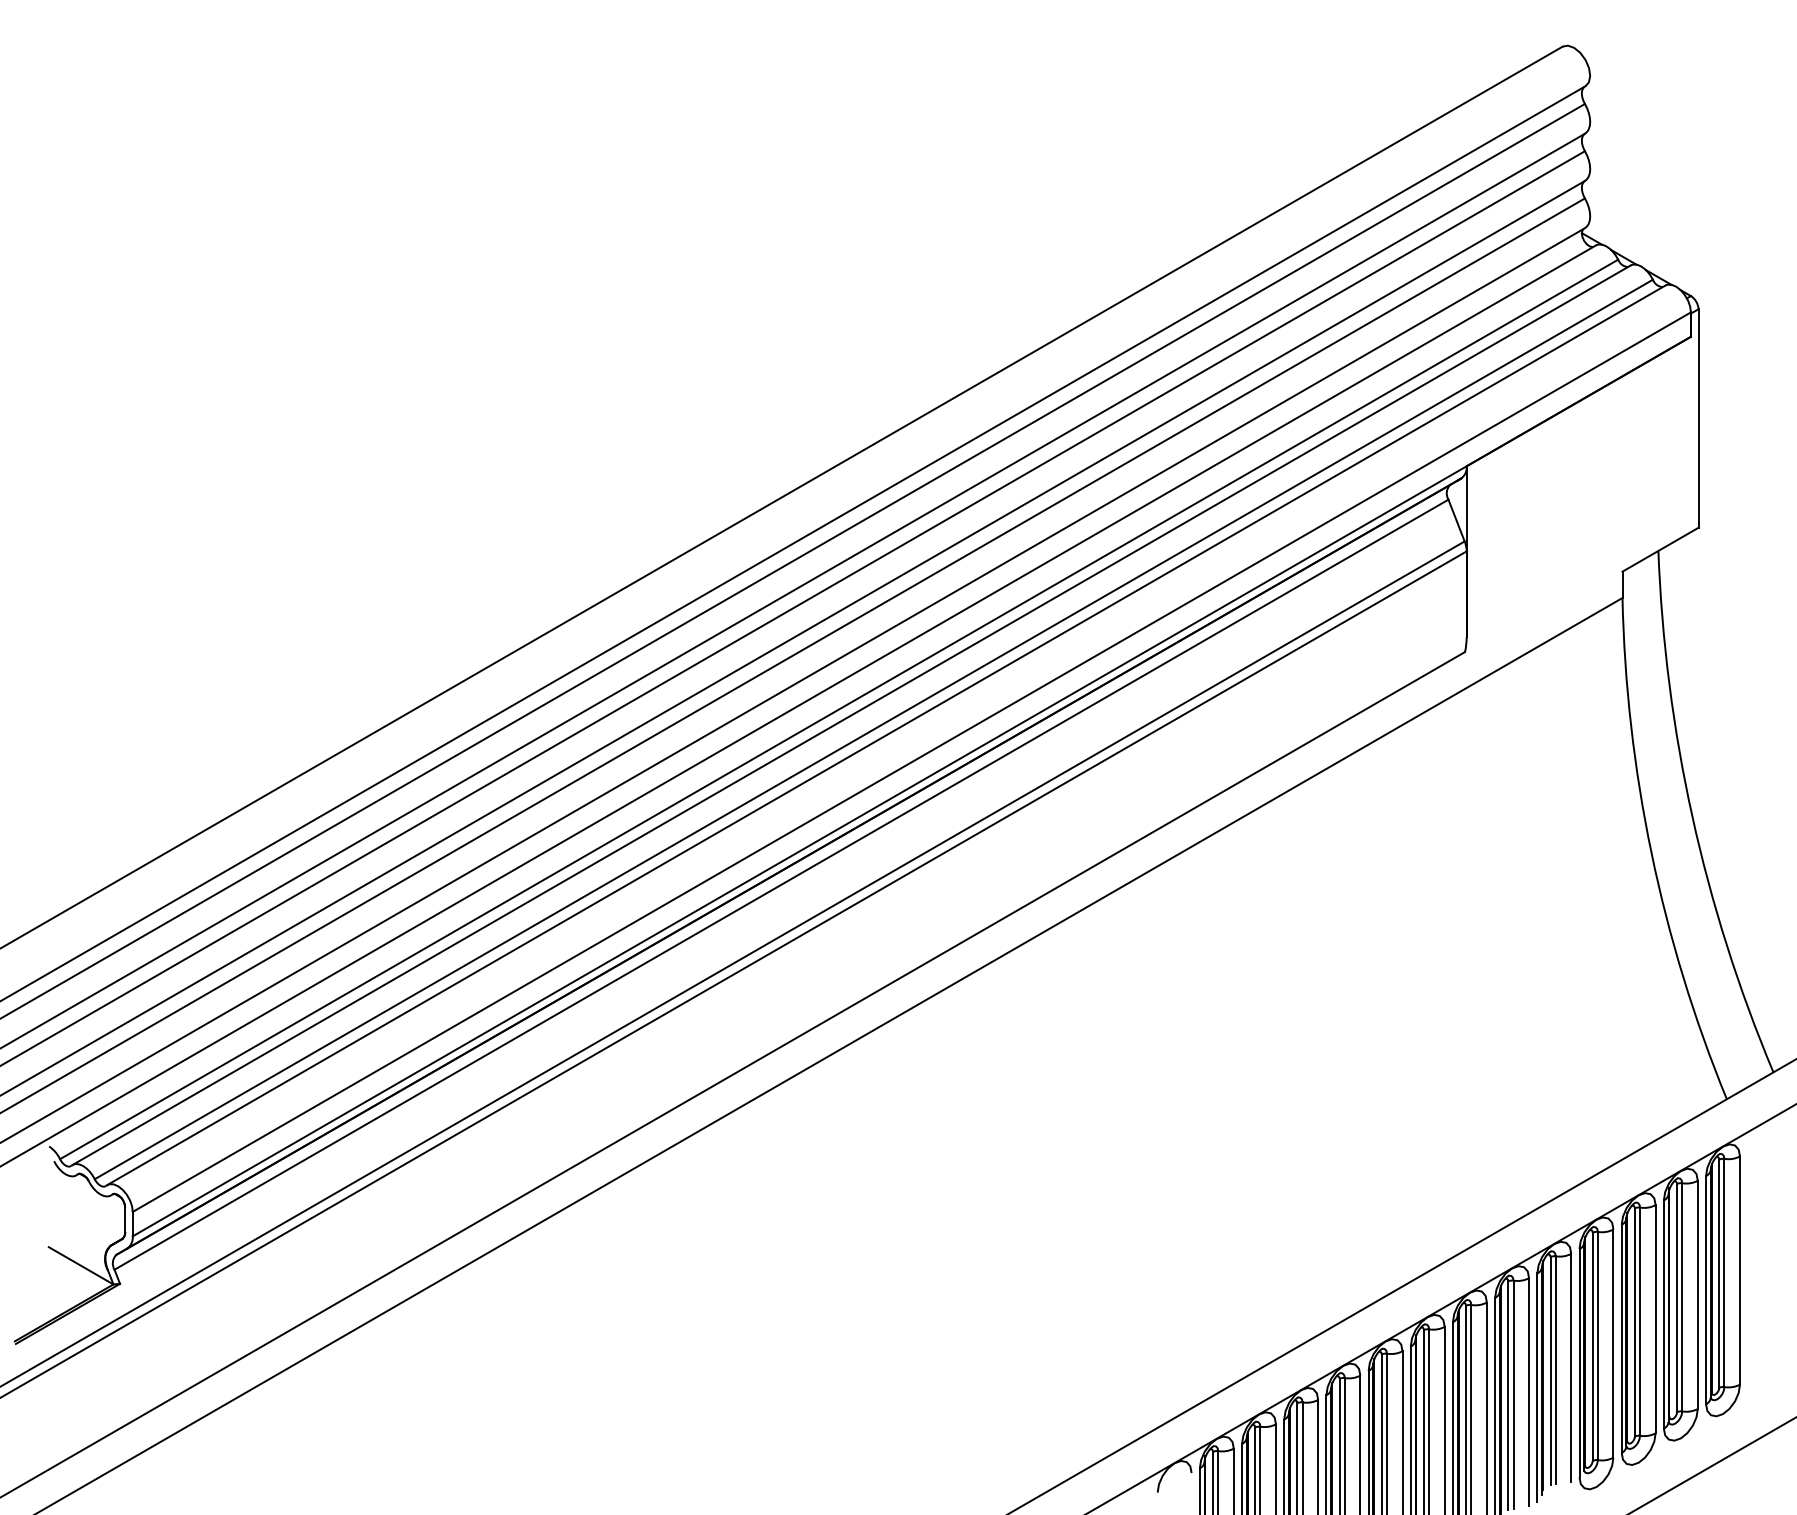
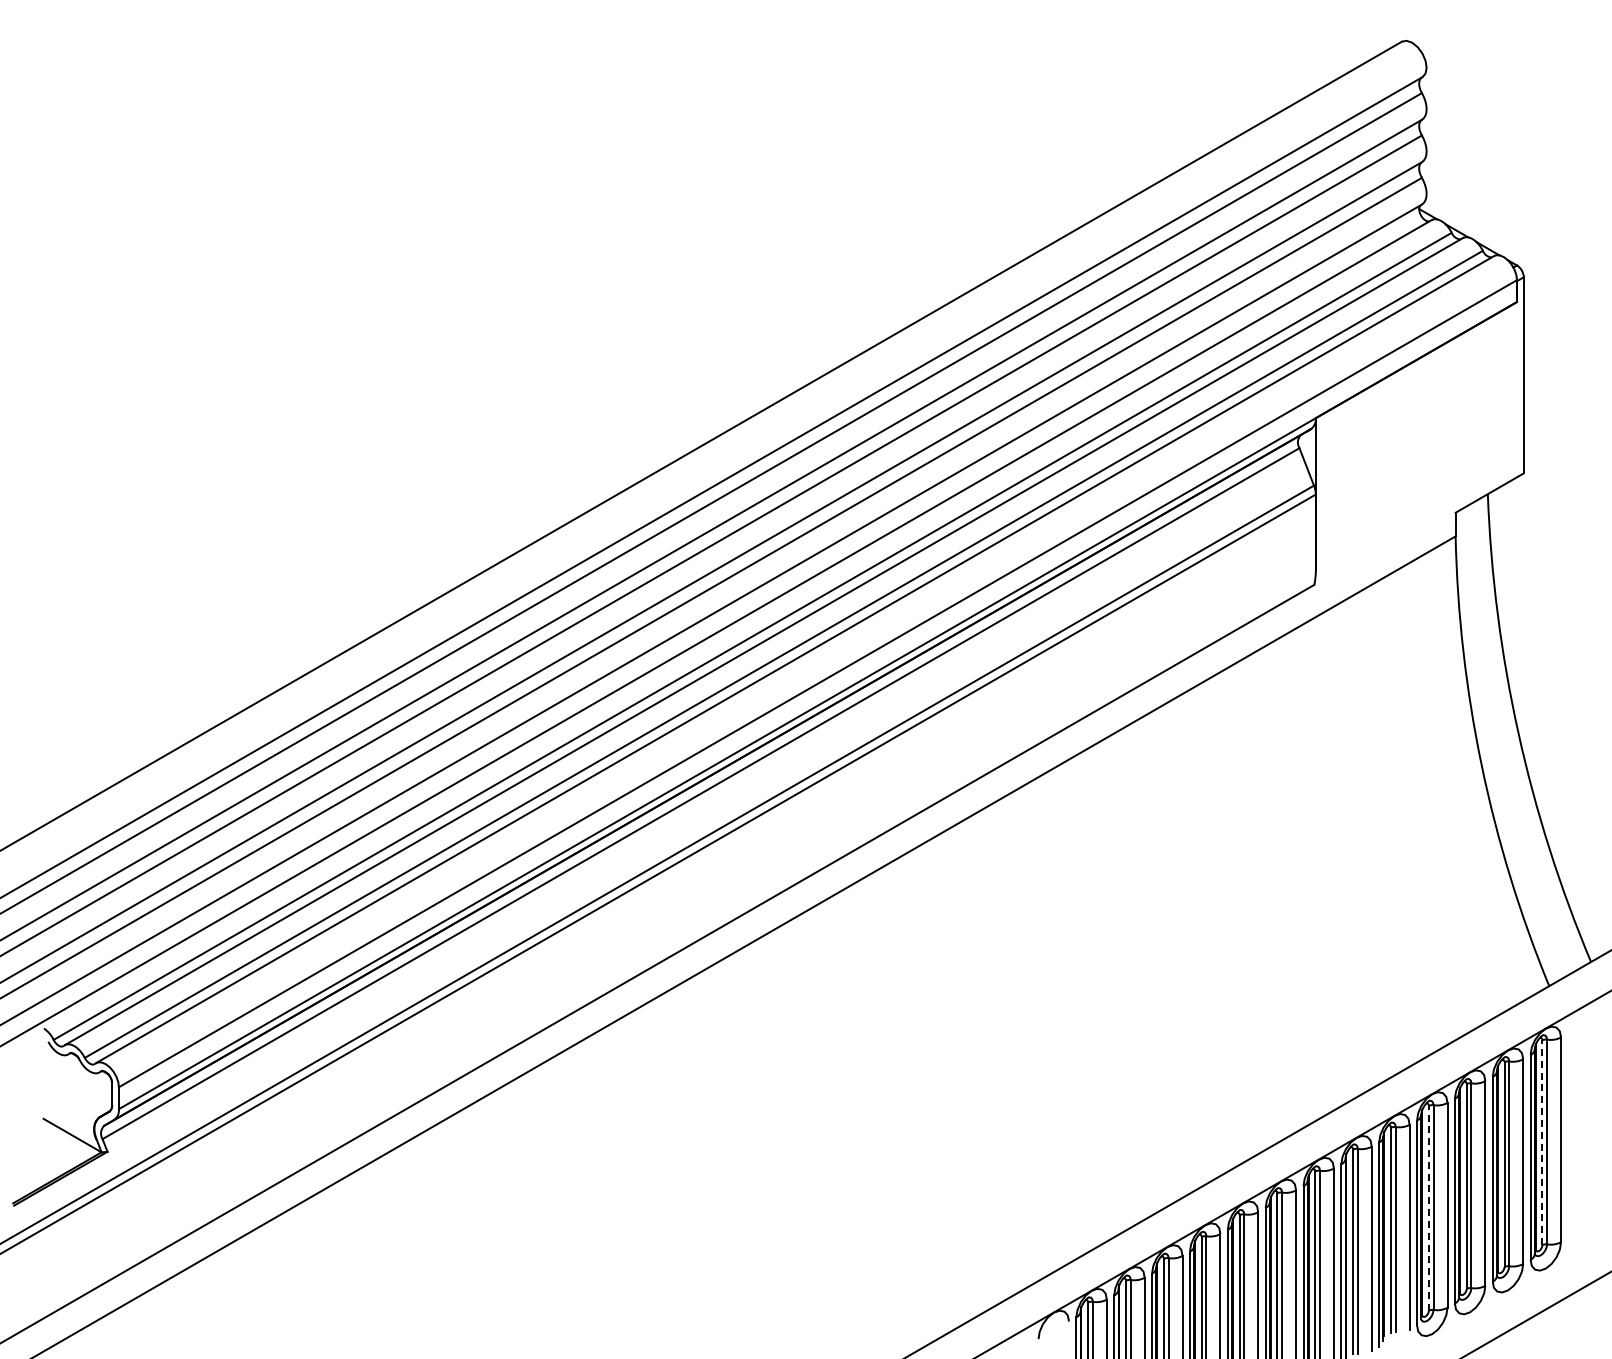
line: (1719, 1273) -> (1542, 1142), solid -> dashed
line: (1592, 1345) -> (1428, 1207), solid -> dashed

